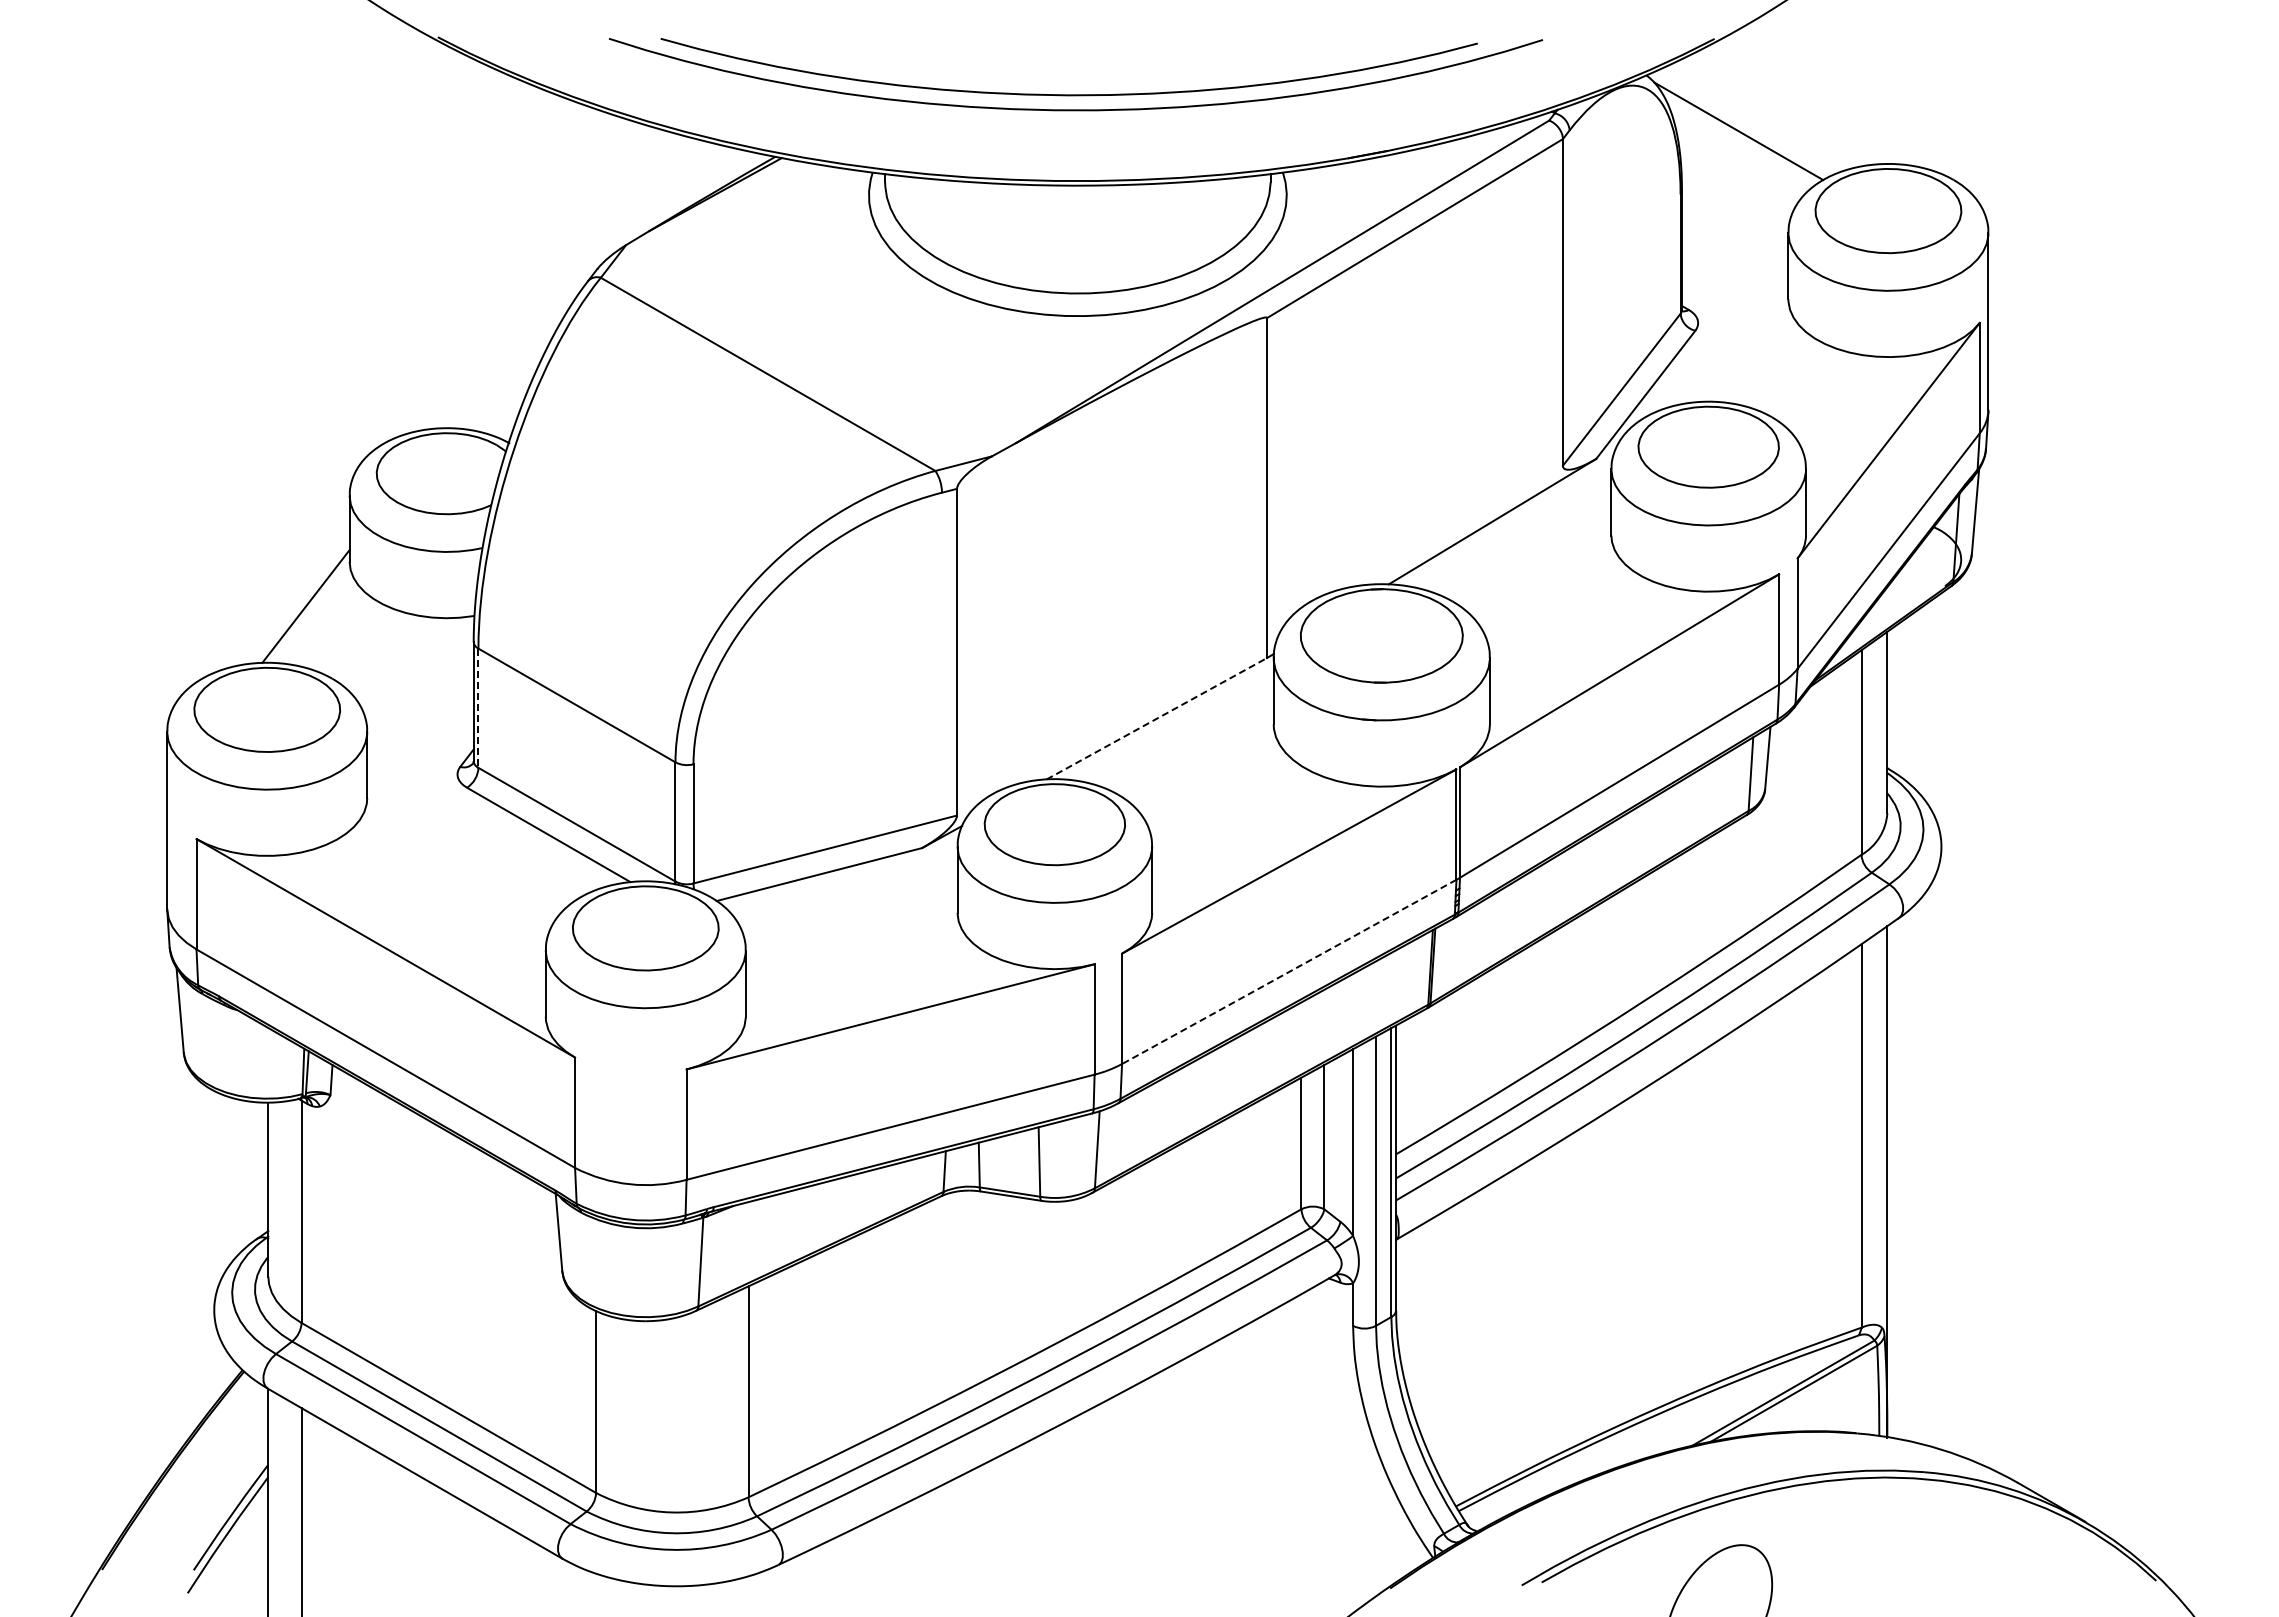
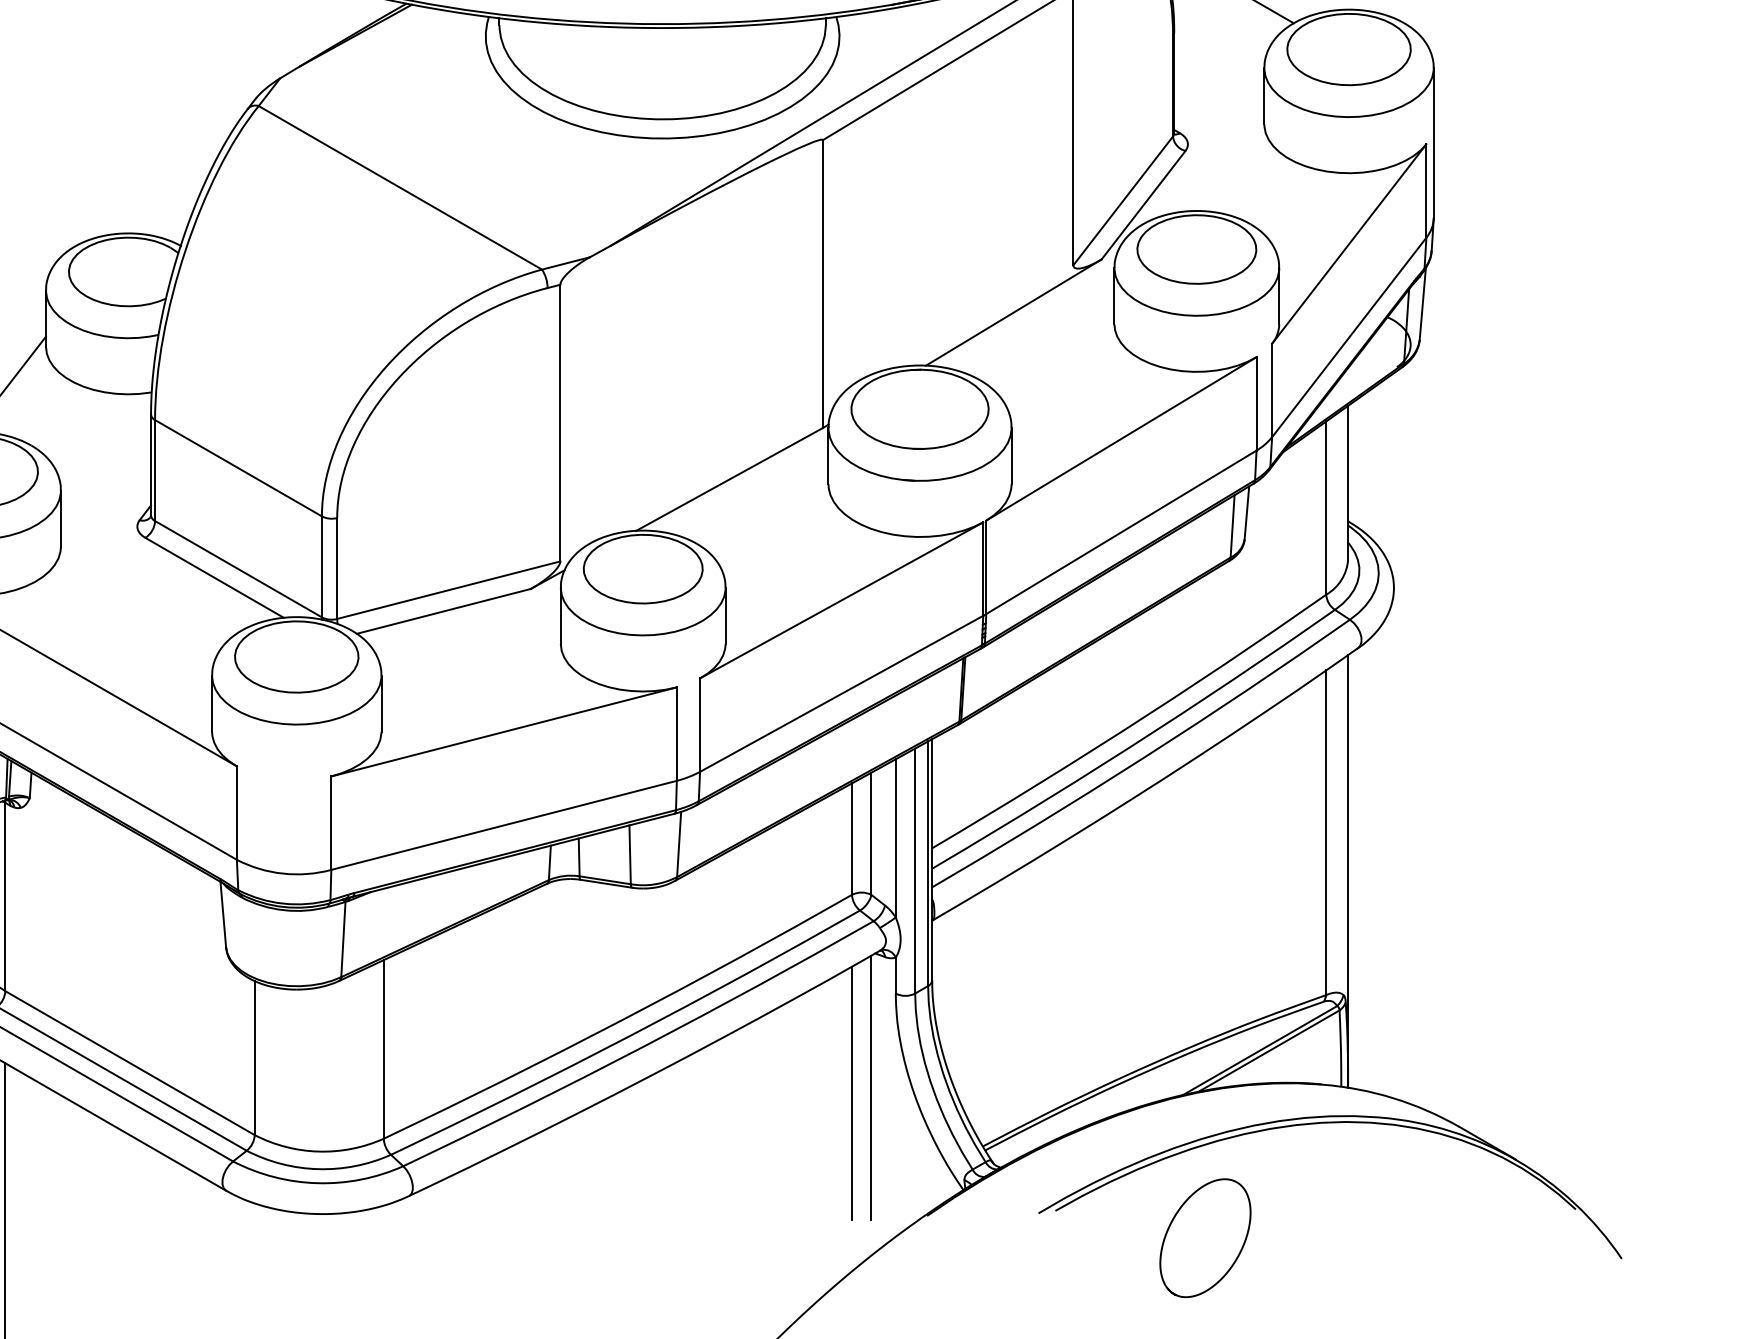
line: (478, 708) -> (155, 470), dashed -> solid
line: (1156, 718) -> (729, 479), dashed -> solid
line: (1289, 971) -> (841, 693), dashed -> solid
line: (1324, 1436) -> (871, 1087), added
line: (1301, 1443) -> (852, 1093), added

